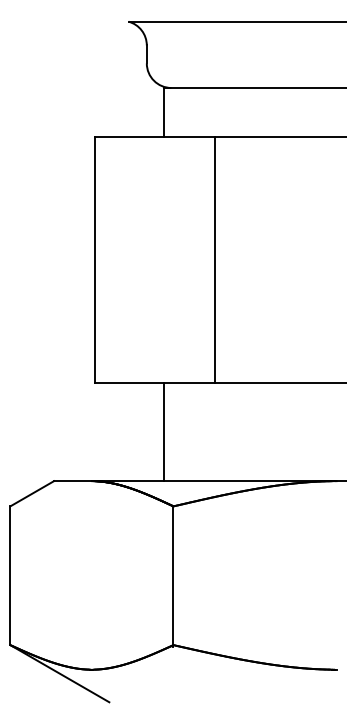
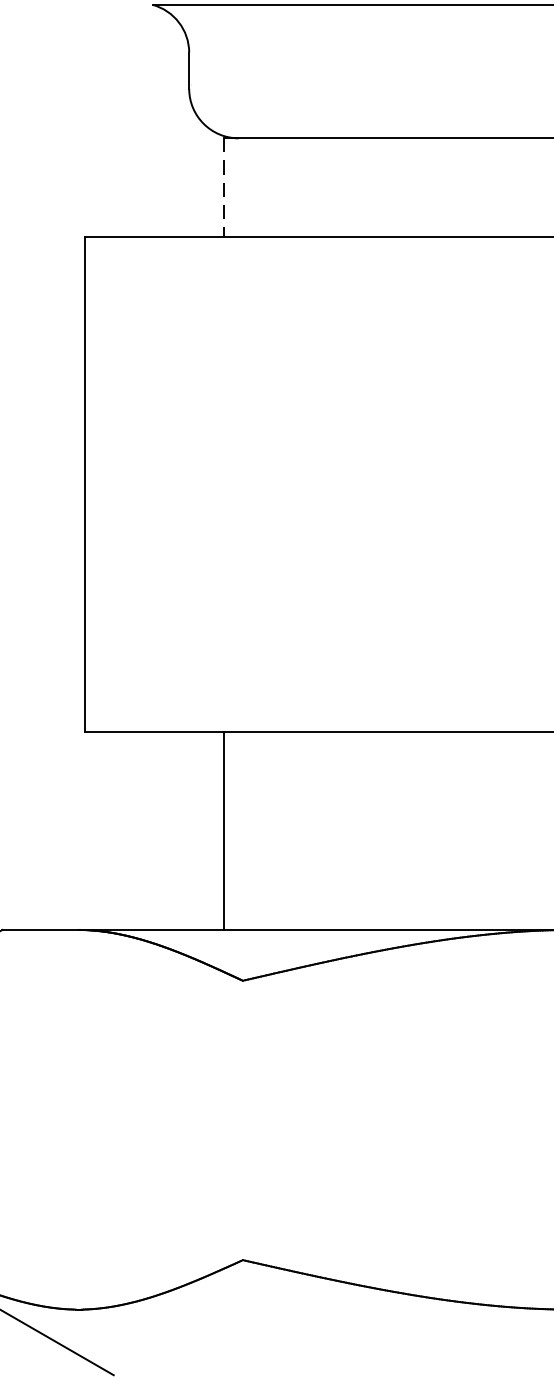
line: (164, 112) -> (224, 187), solid -> dashed
line: (215, 259) -> (327, 483), removed
line: (173, 576) -> (242, 1121), removed

